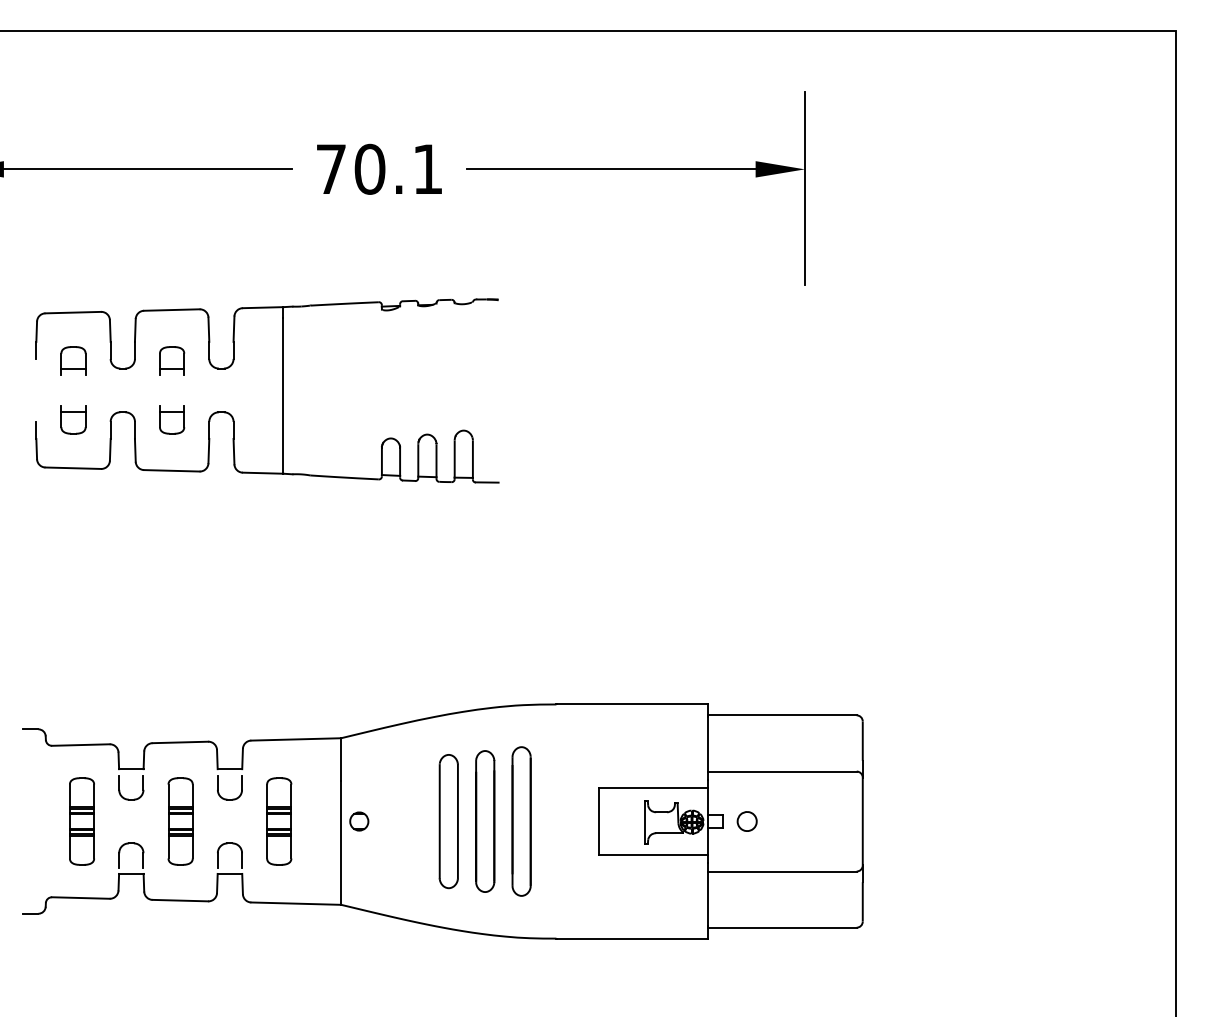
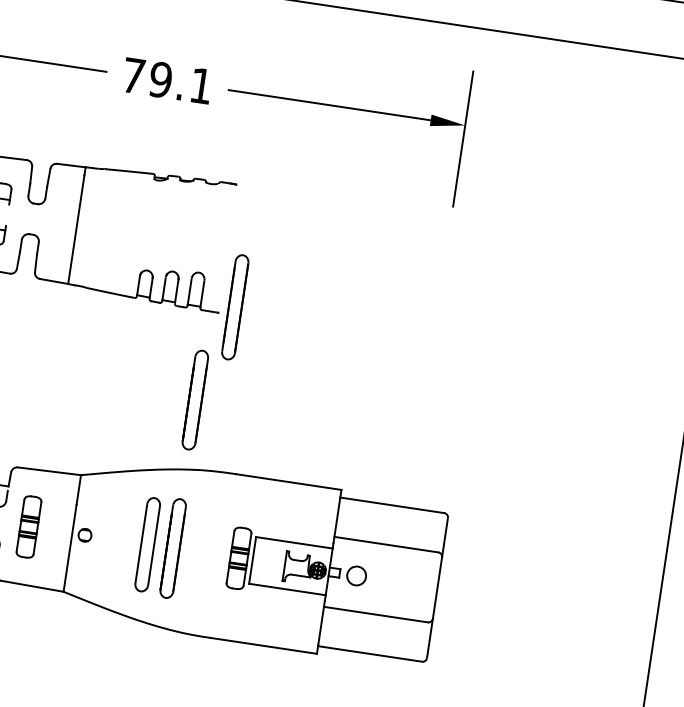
text: (369, 169) -> (160, 80), 70.1 -> 79.1
part: (485, 609) -> (195, 400), added
part: (521, 821) -> (235, 307), moved
part: (579, 821) -> (239, 558), added
part: (746, 821) -> (356, 575), size x1.4

